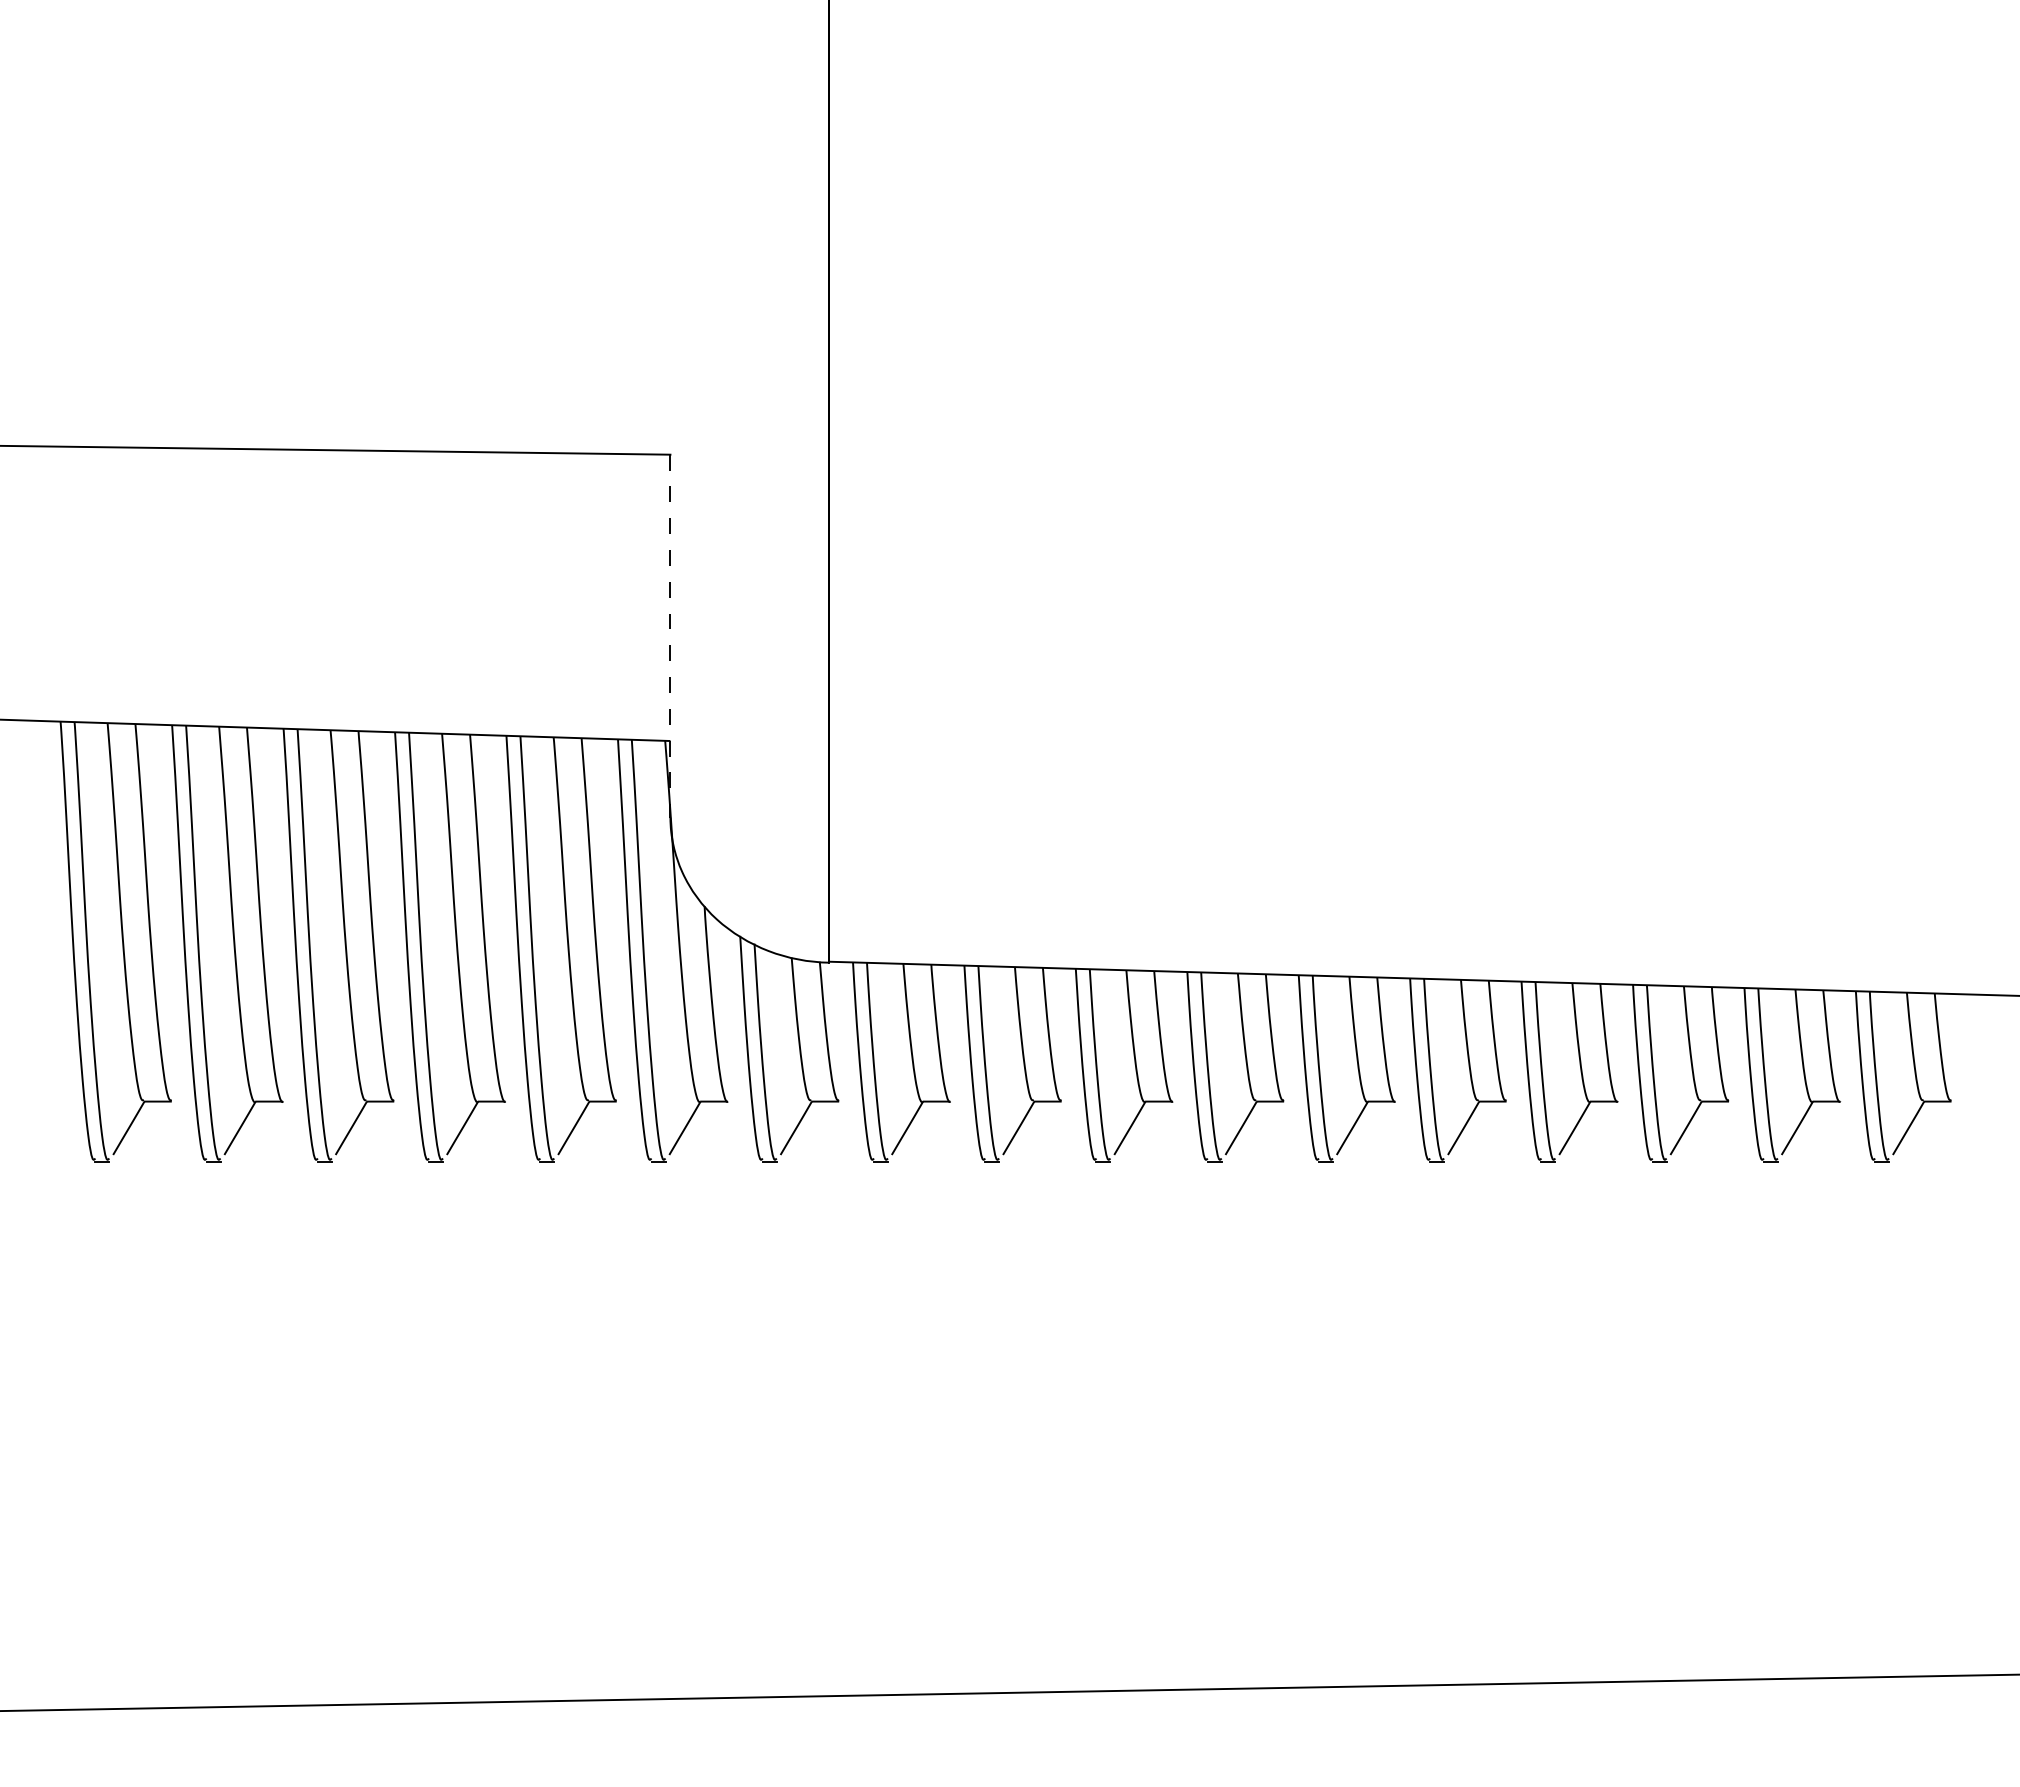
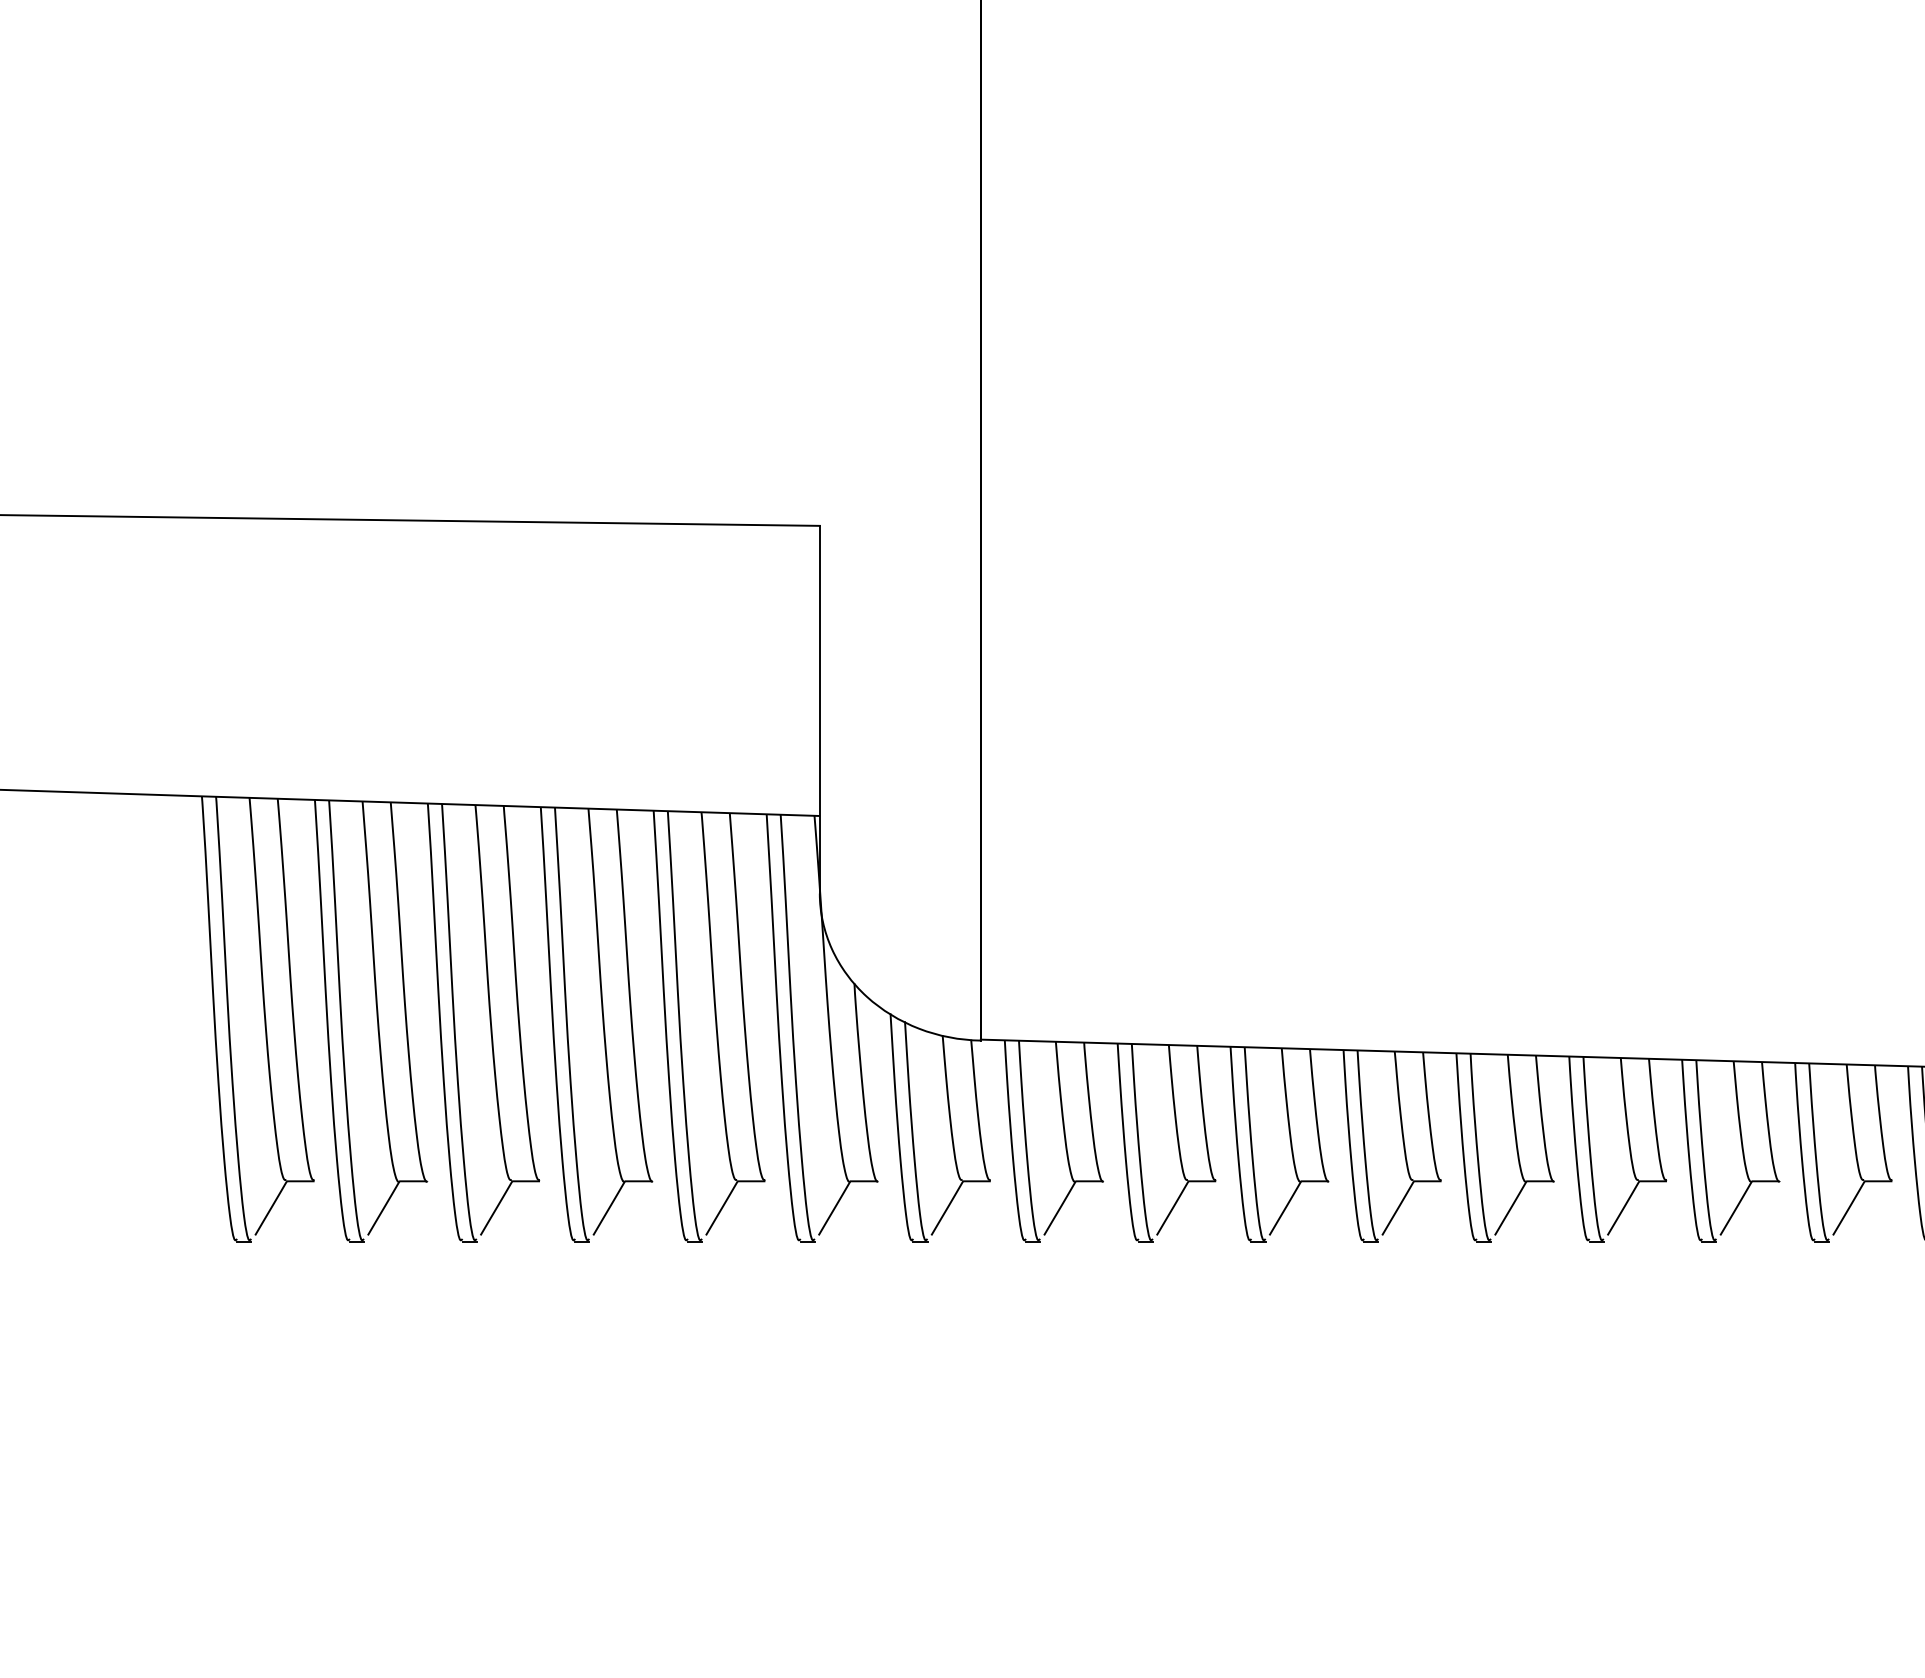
line: (670, 636) -> (819, 710), dashed -> solid

